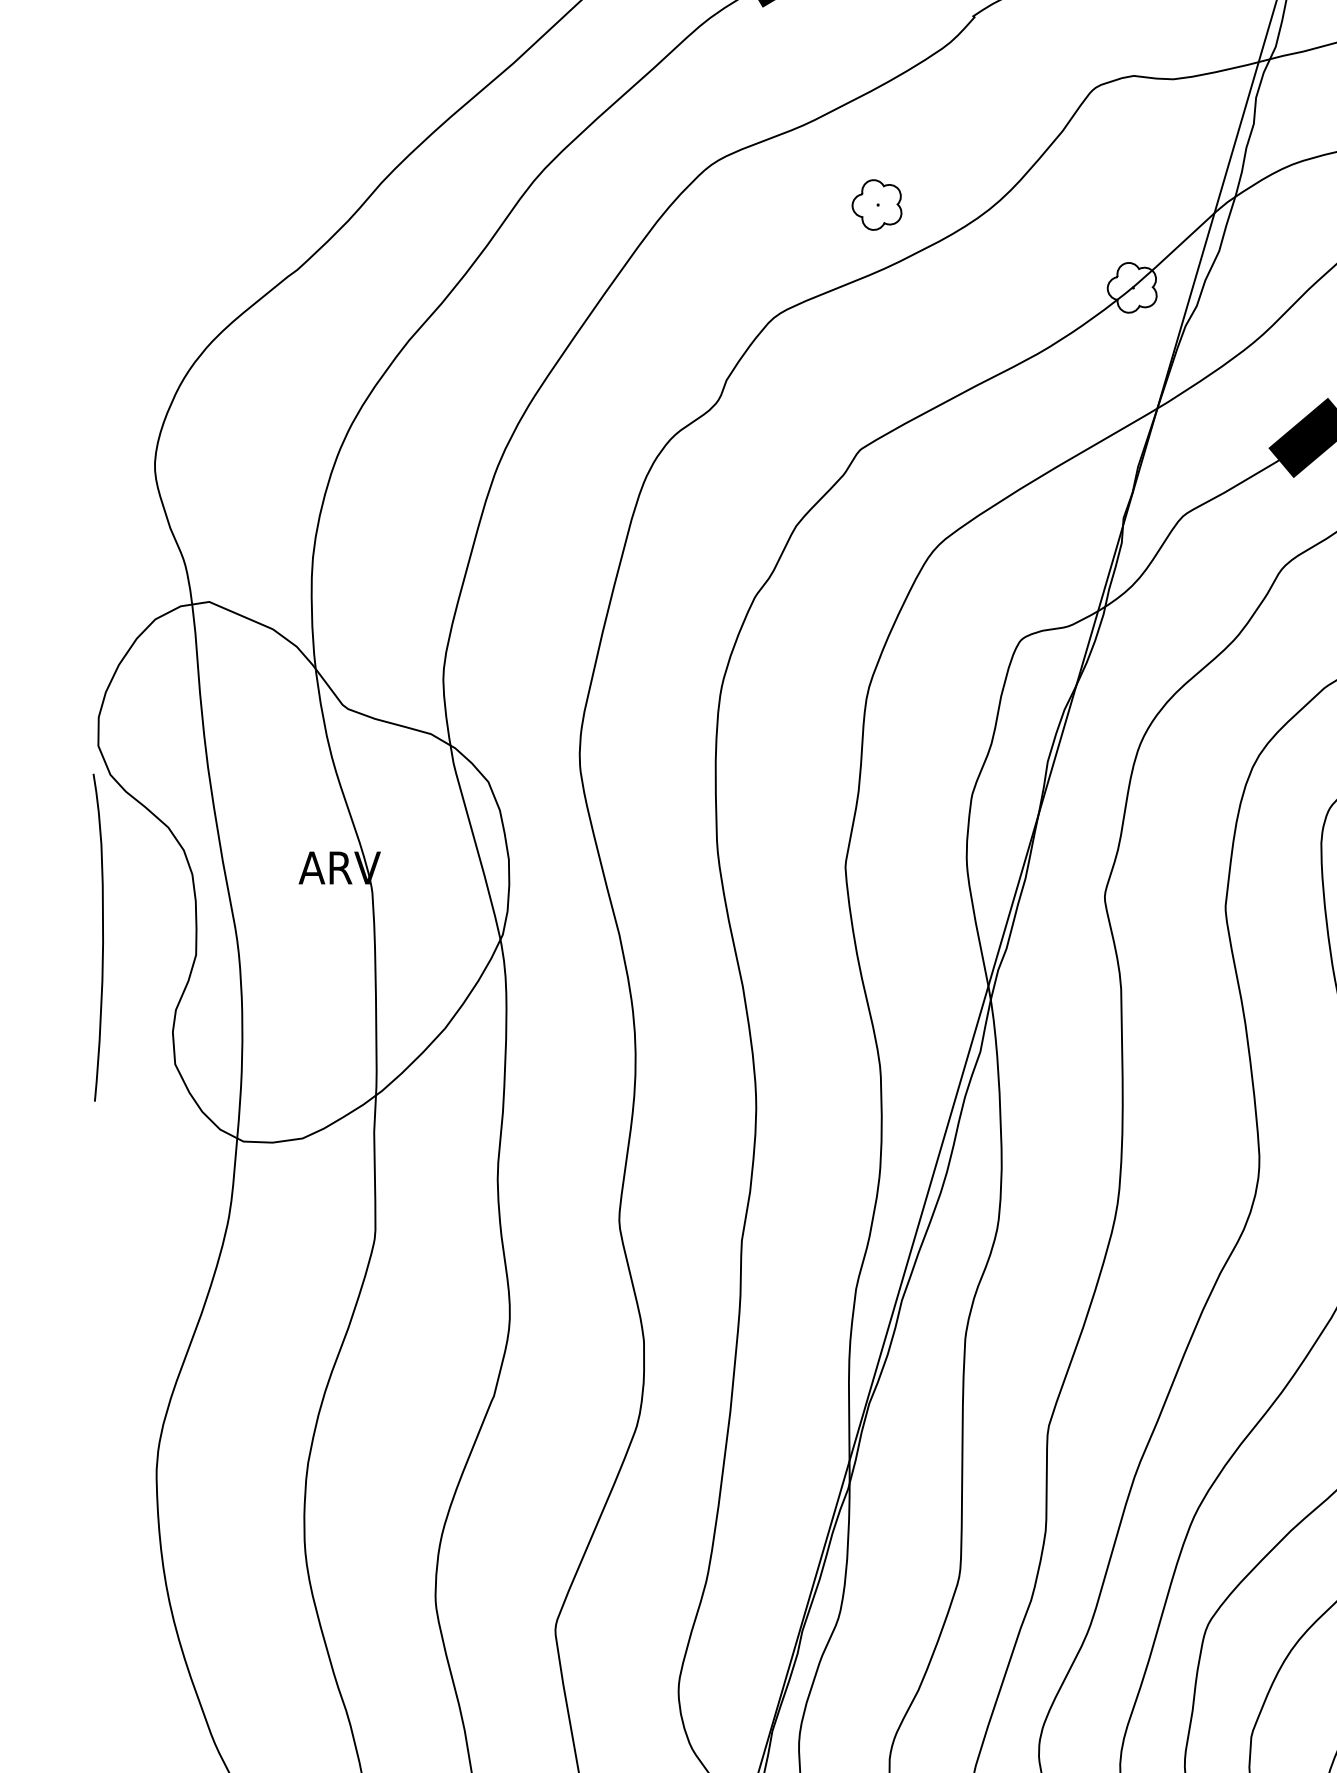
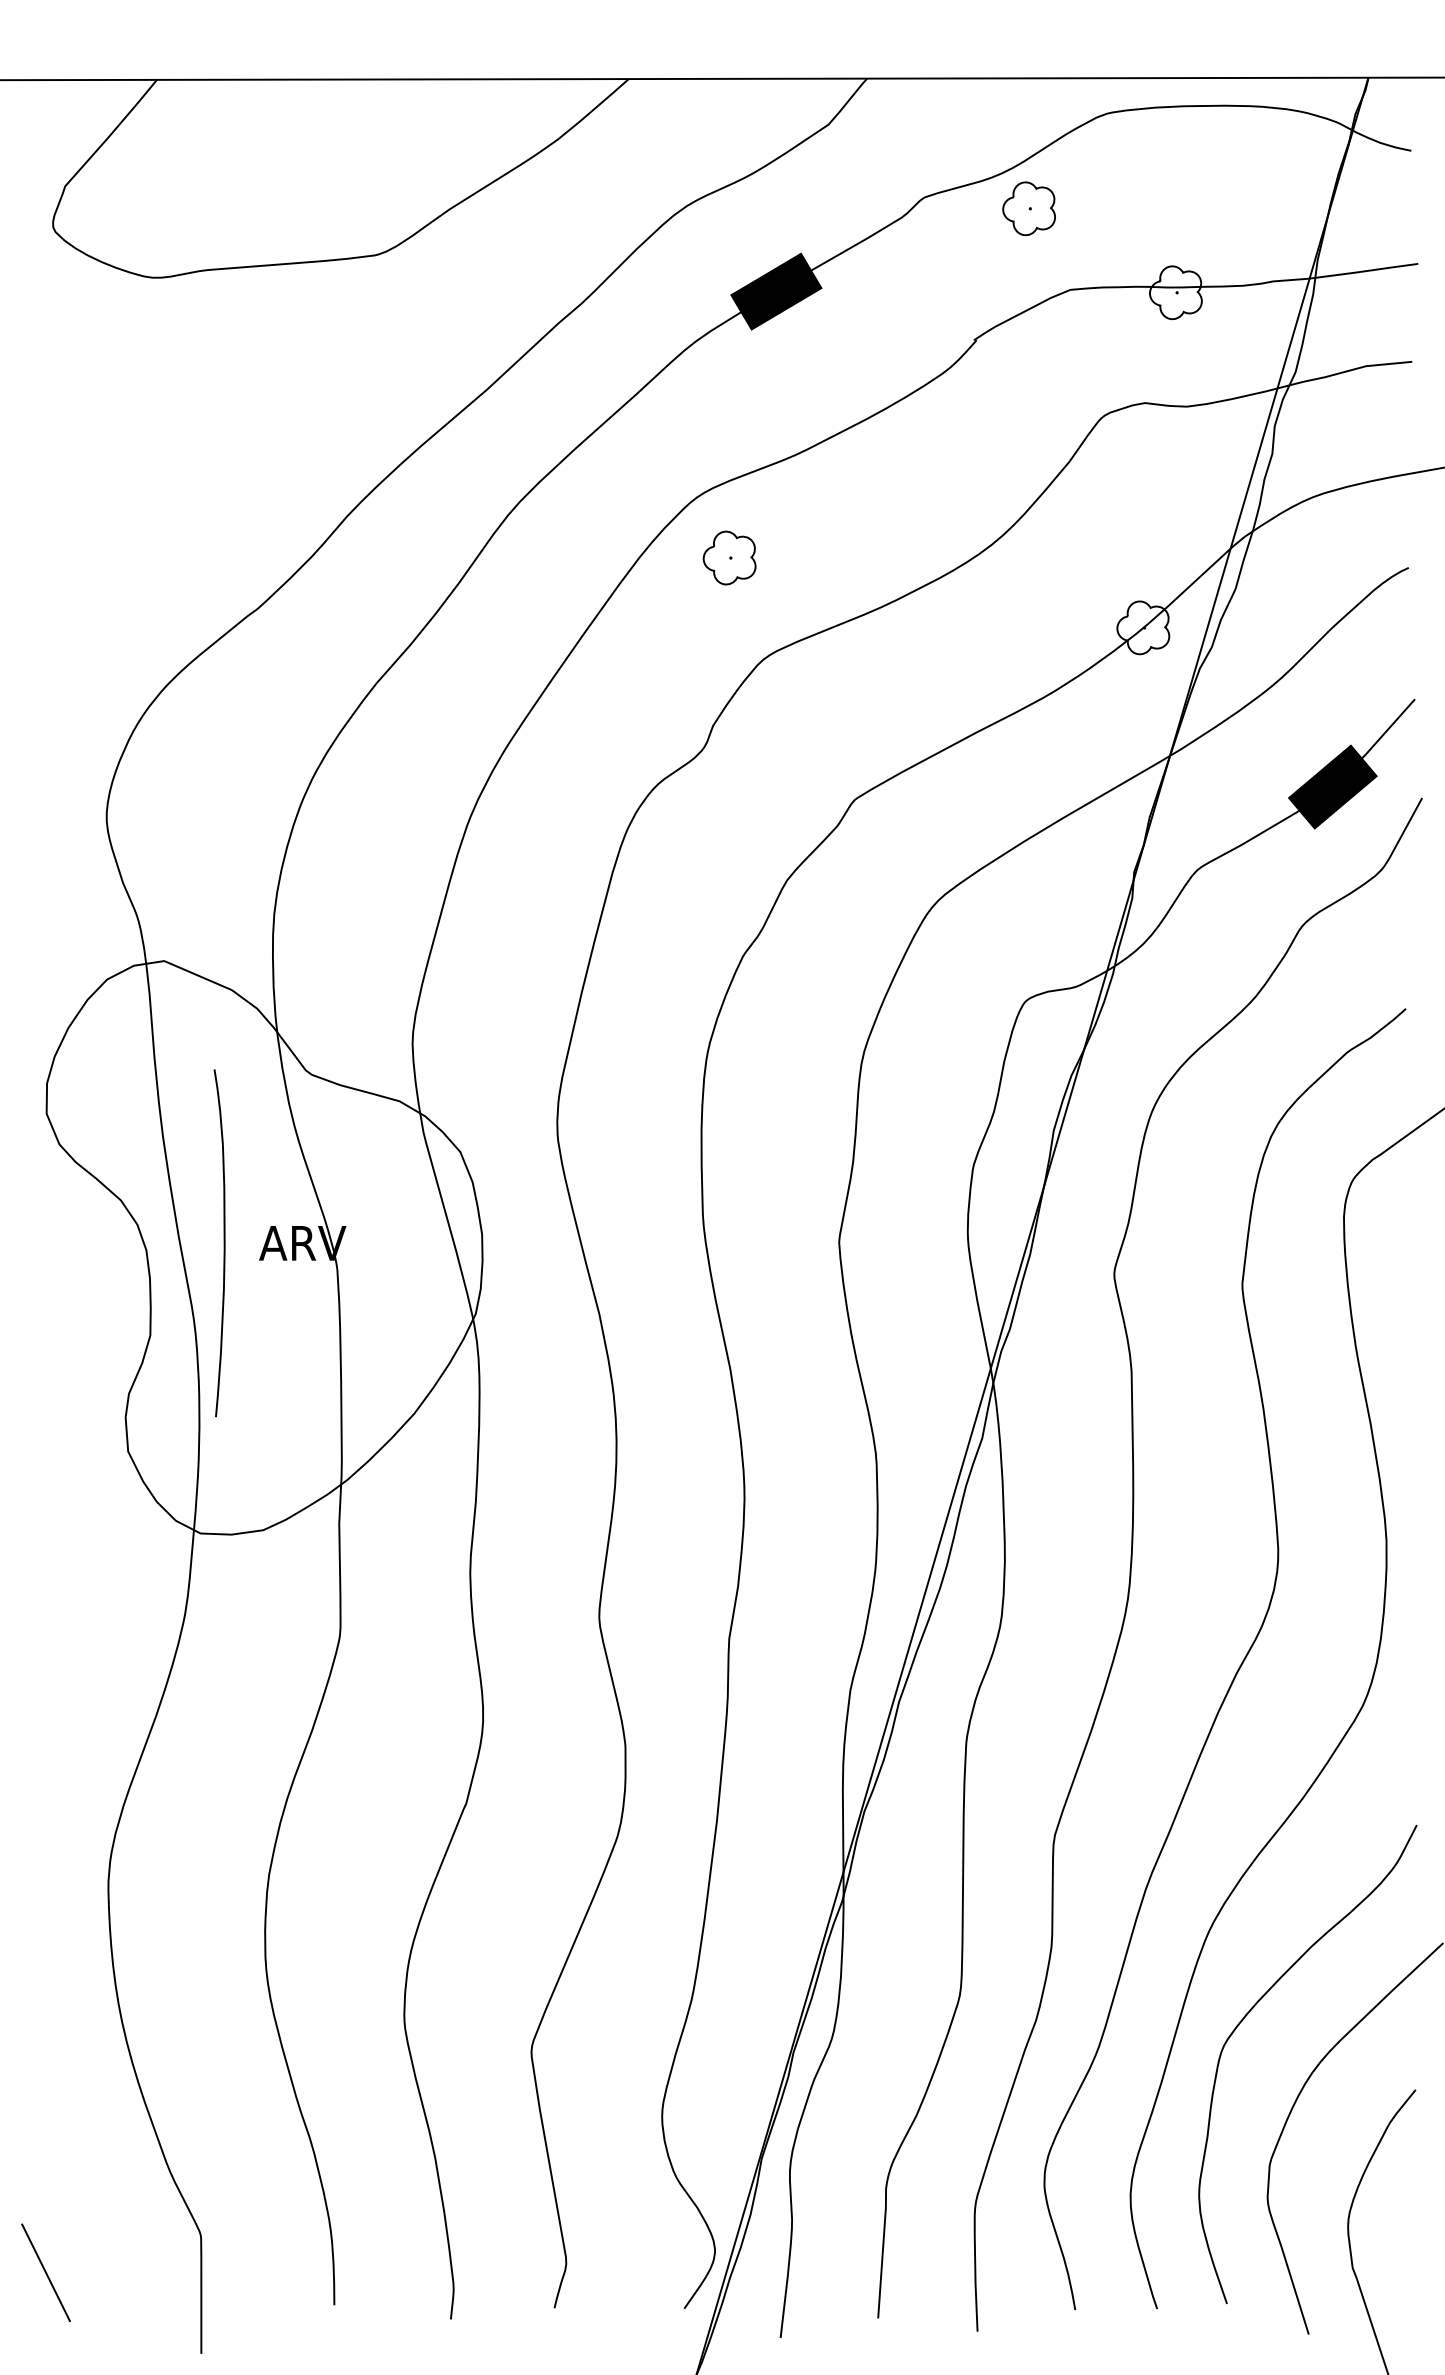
part: (876, 204) -> (729, 557), moved
curve: (102, 937) -> (223, 1243), moved

